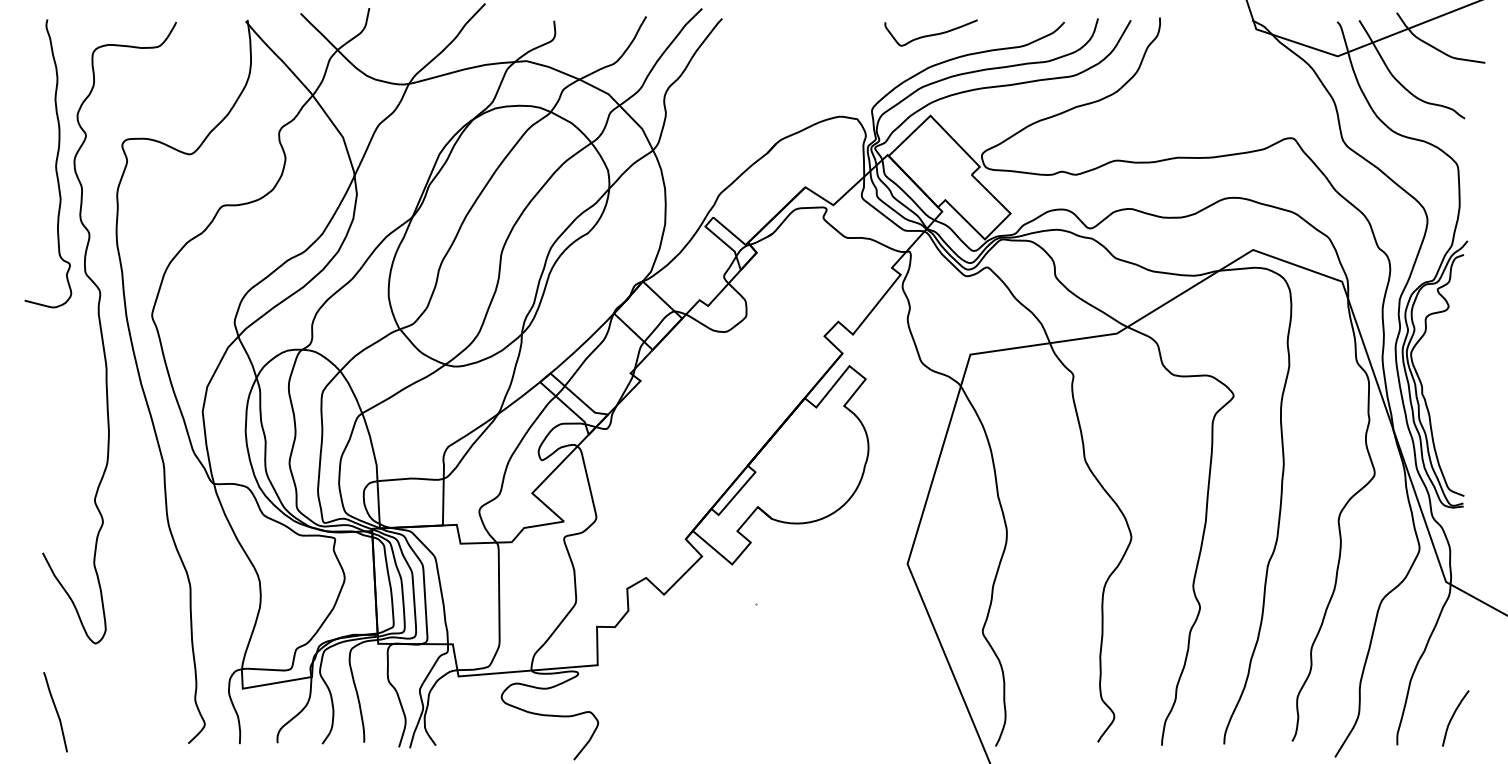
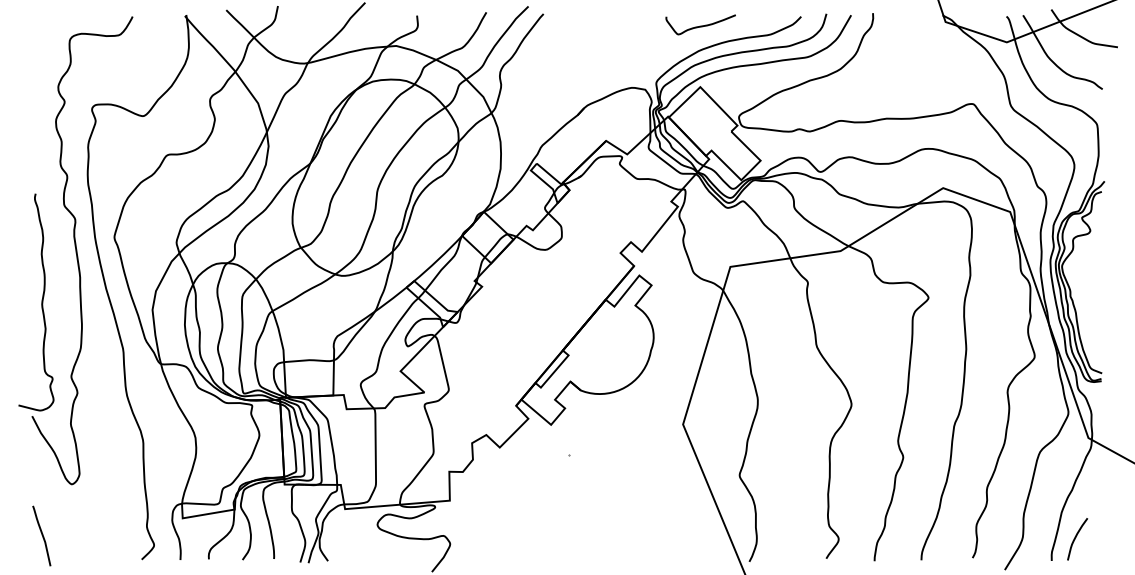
curve: (55, 163) -> (41, 302), moved
curve: (1453, 717) -> (1075, 538), moved

